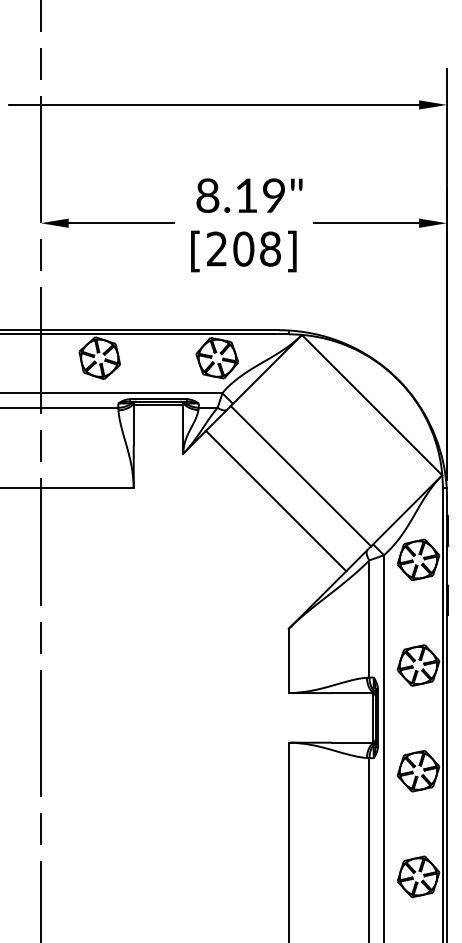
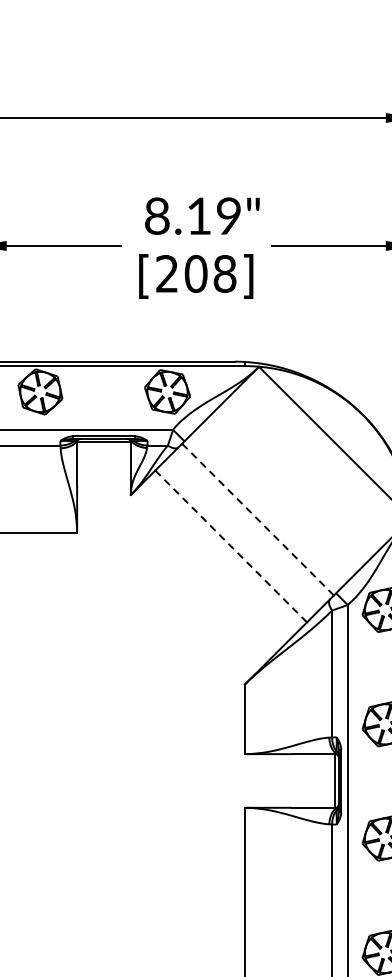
line: (300, 475) -> (257, 518), solid -> dashed
line: (276, 501) -> (231, 546), solid -> dashed

